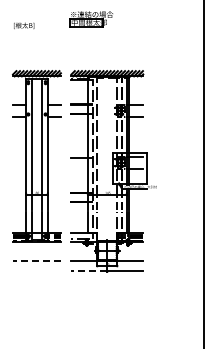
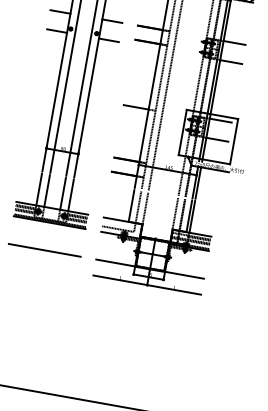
line: (36, 260) -> (44, 249), dashed -> solid
line: (89, 271) -> (120, 280), dashed -> solid

